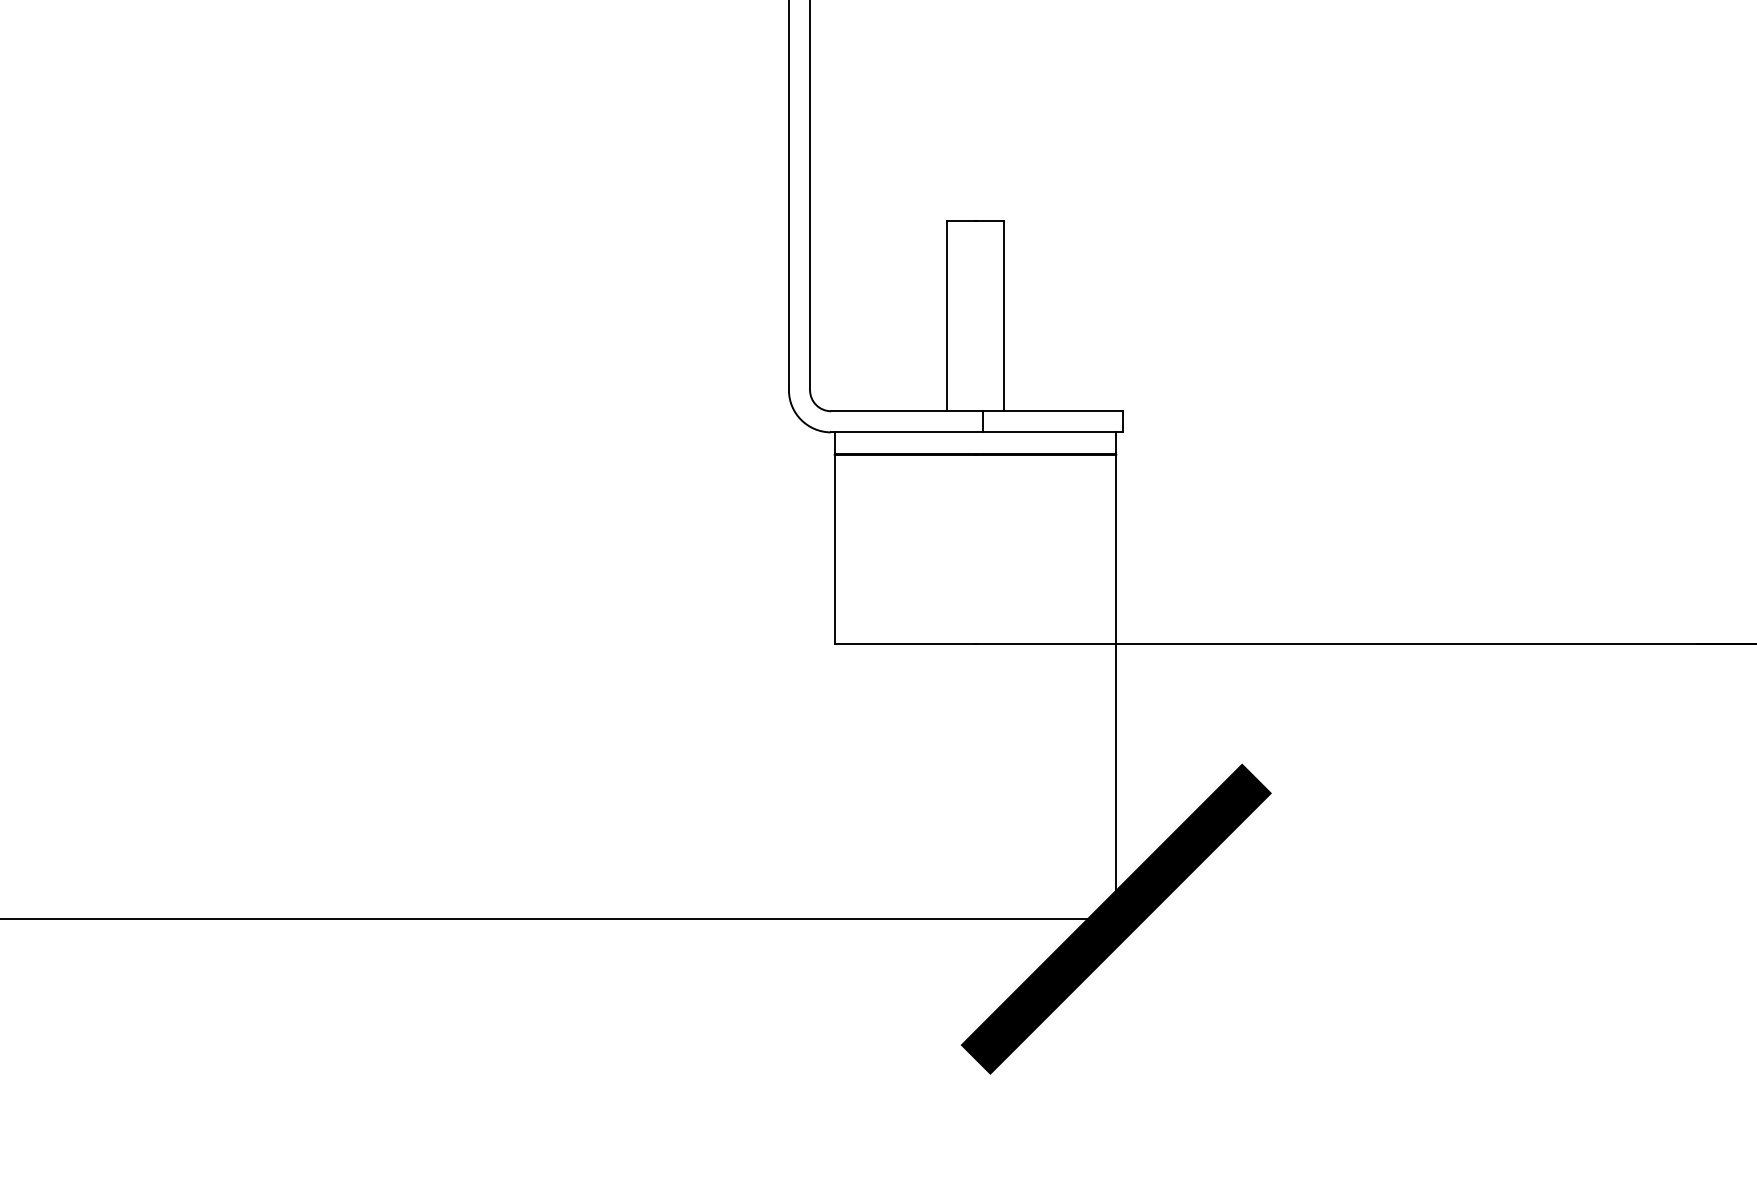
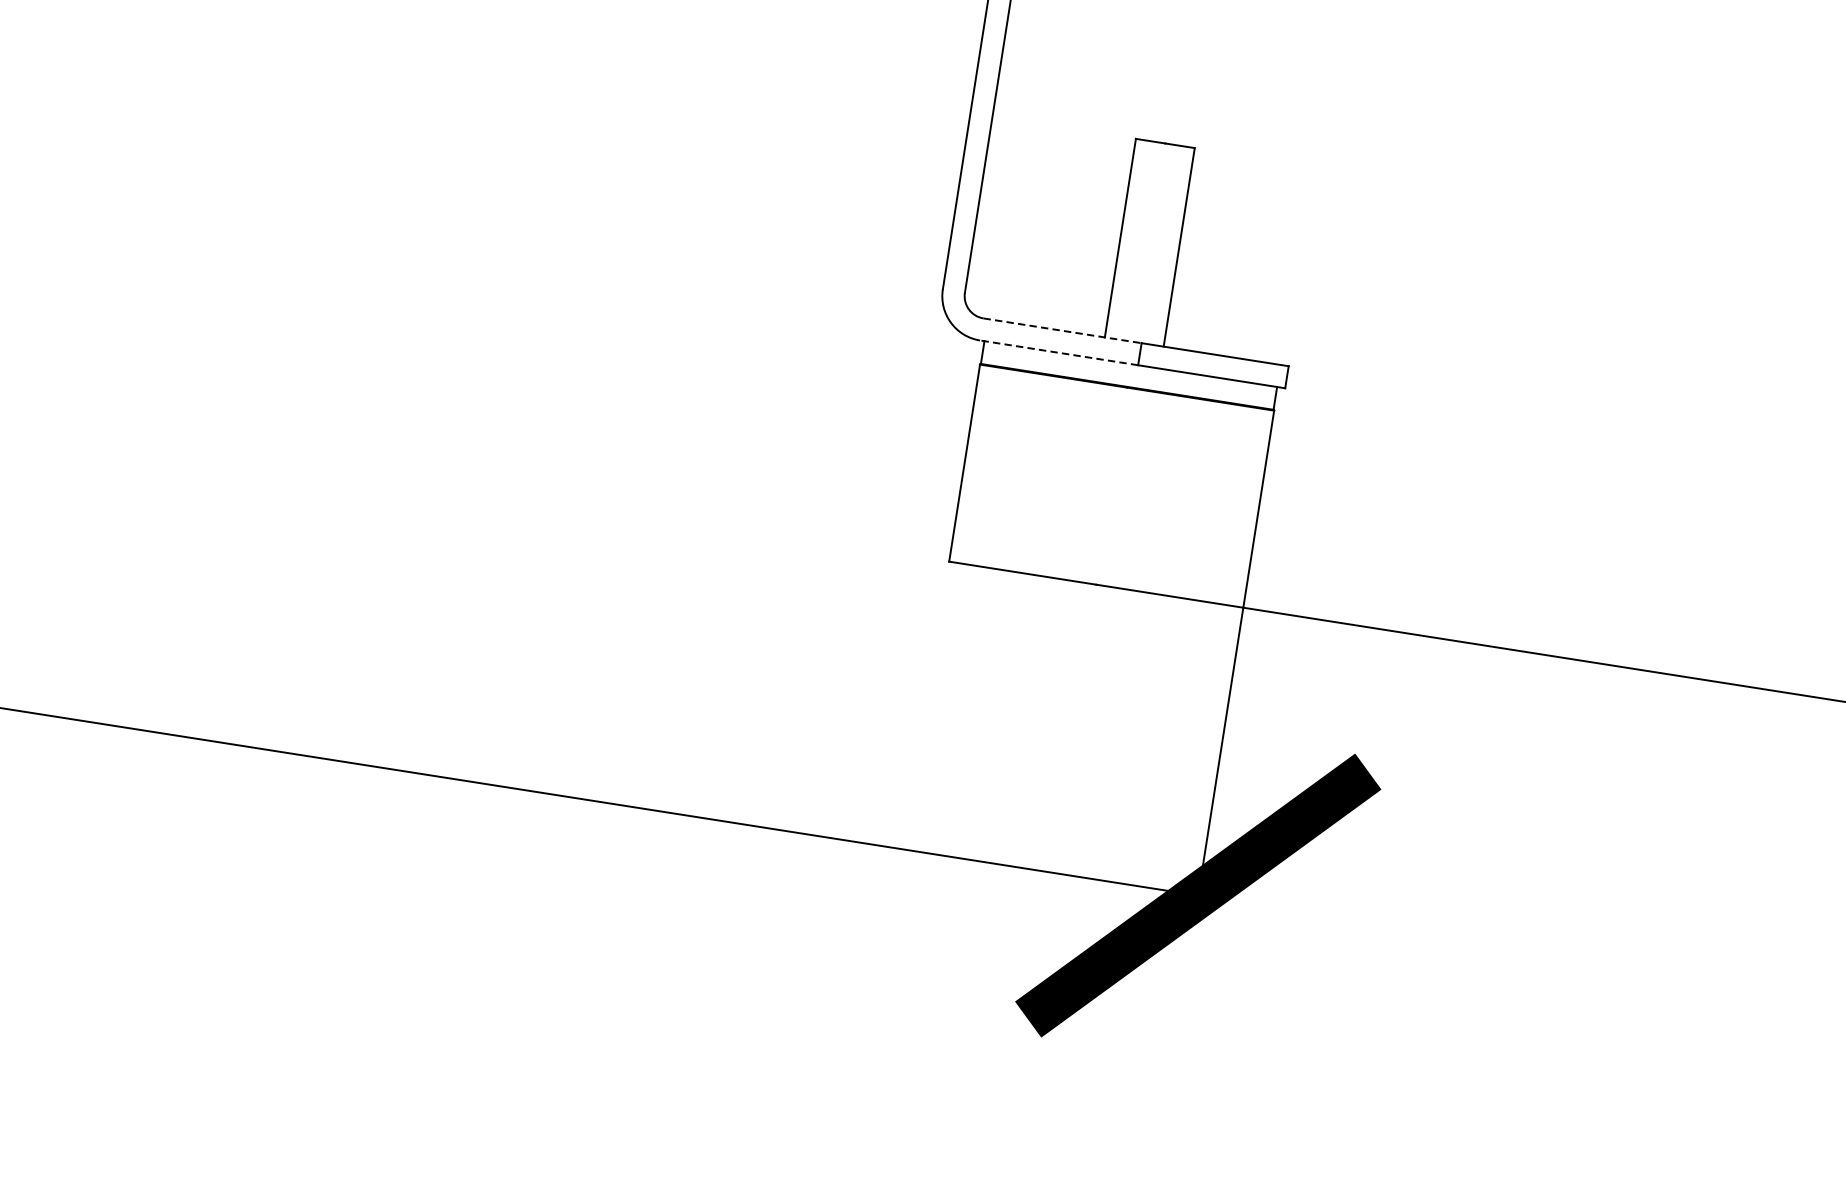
line: (906, 411) -> (1062, 330), solid -> dashed
line: (906, 432) -> (1058, 352), solid -> dashed

